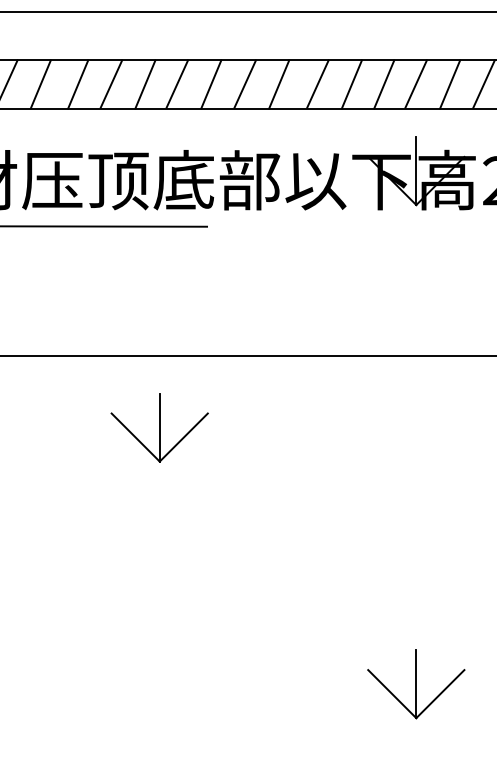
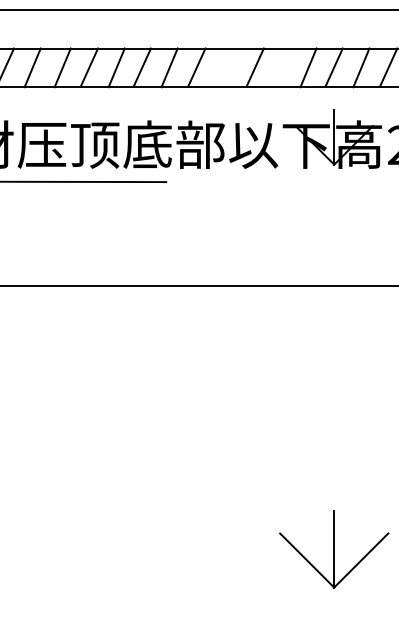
line: (279, 84) -> (224, 67), removed
line: (351, 84) -> (282, 67), removed
part: (159, 427) -> (128, 343), removed
part: (416, 684) -> (334, 549), size x1.4

